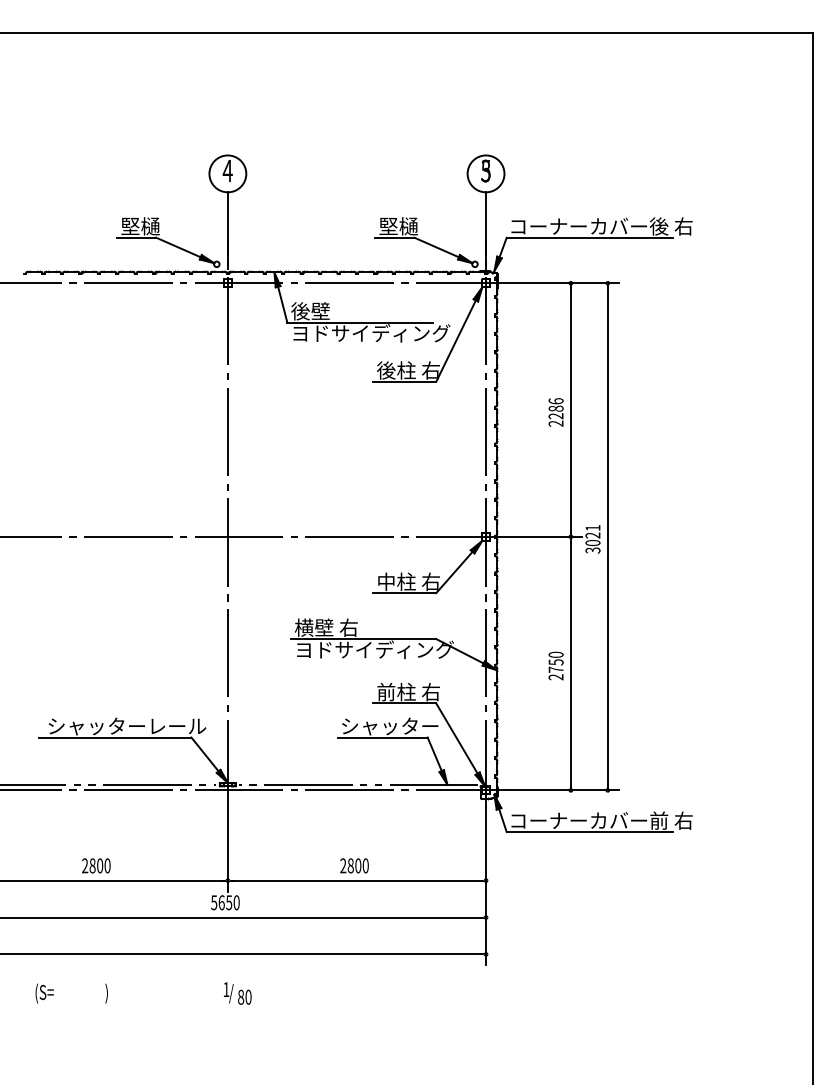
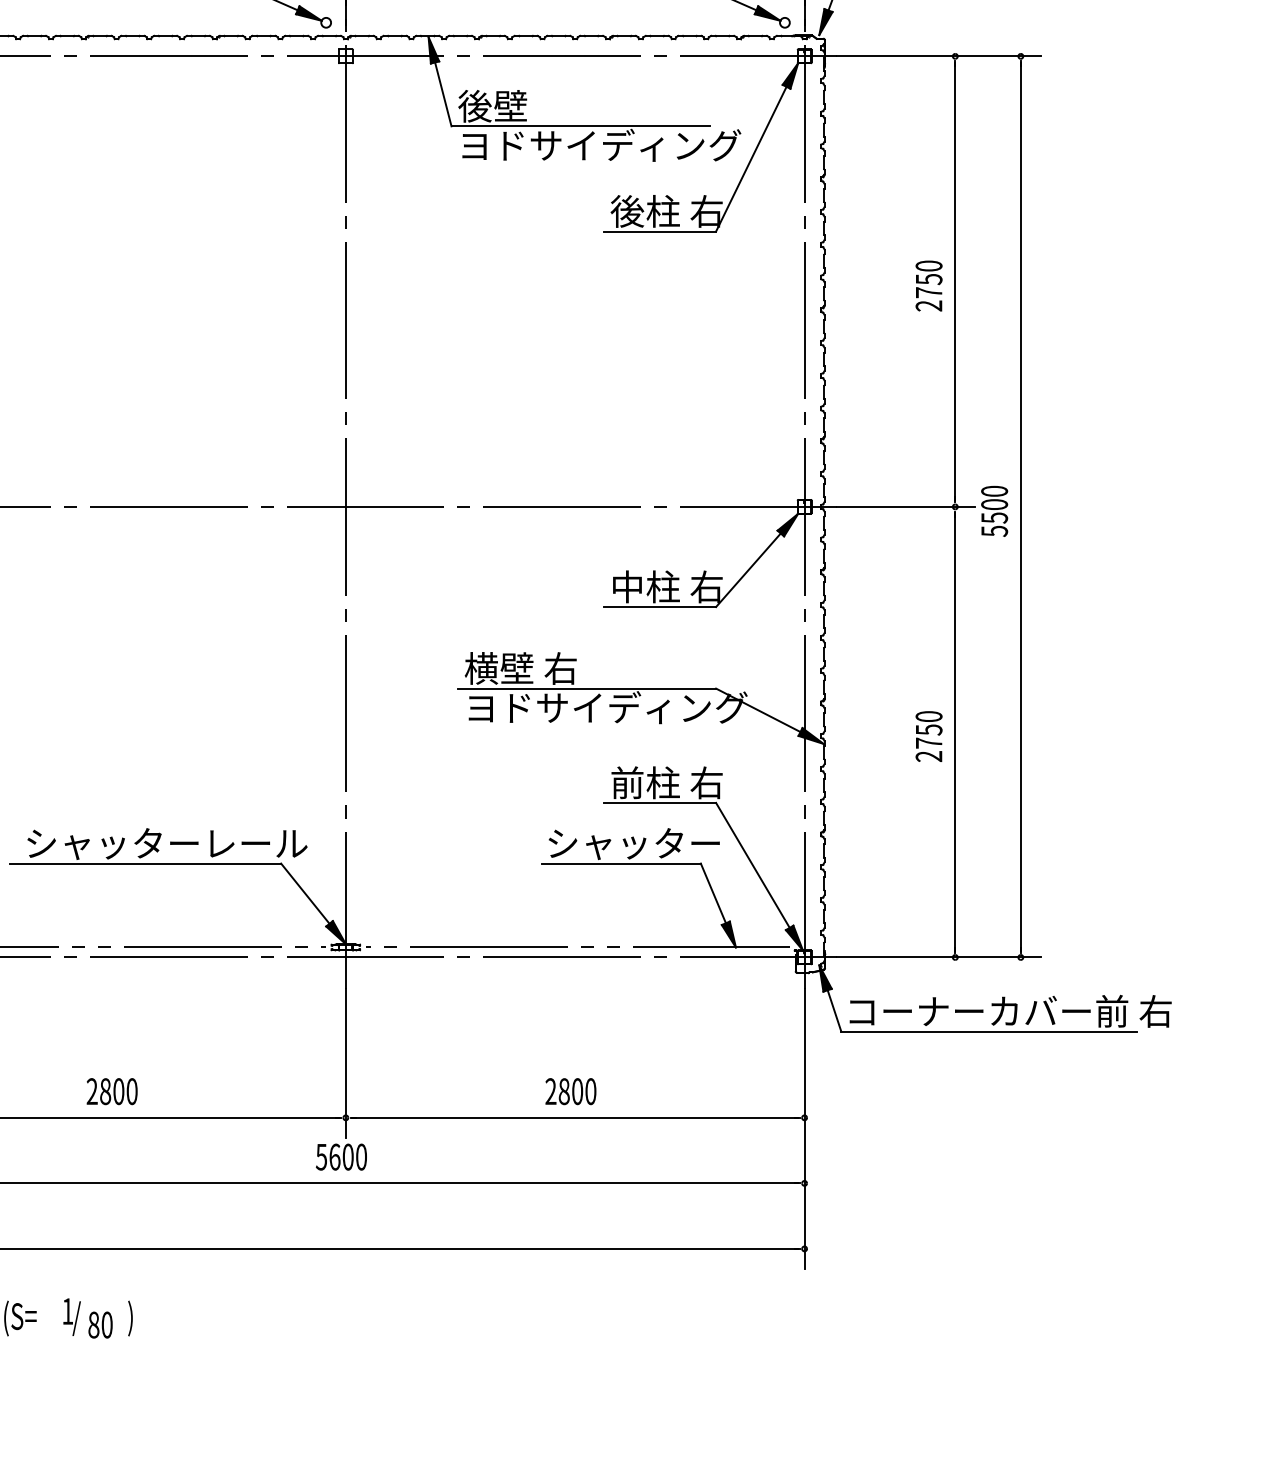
text: (555, 408) -> (927, 278), 2286 -> 2750
text: (592, 539) -> (993, 511), 3021 -> 5500
text: (229, 902) -> (348, 1156), 5650 -> 5600
text: (237, 993) -> (87, 1318), moved

